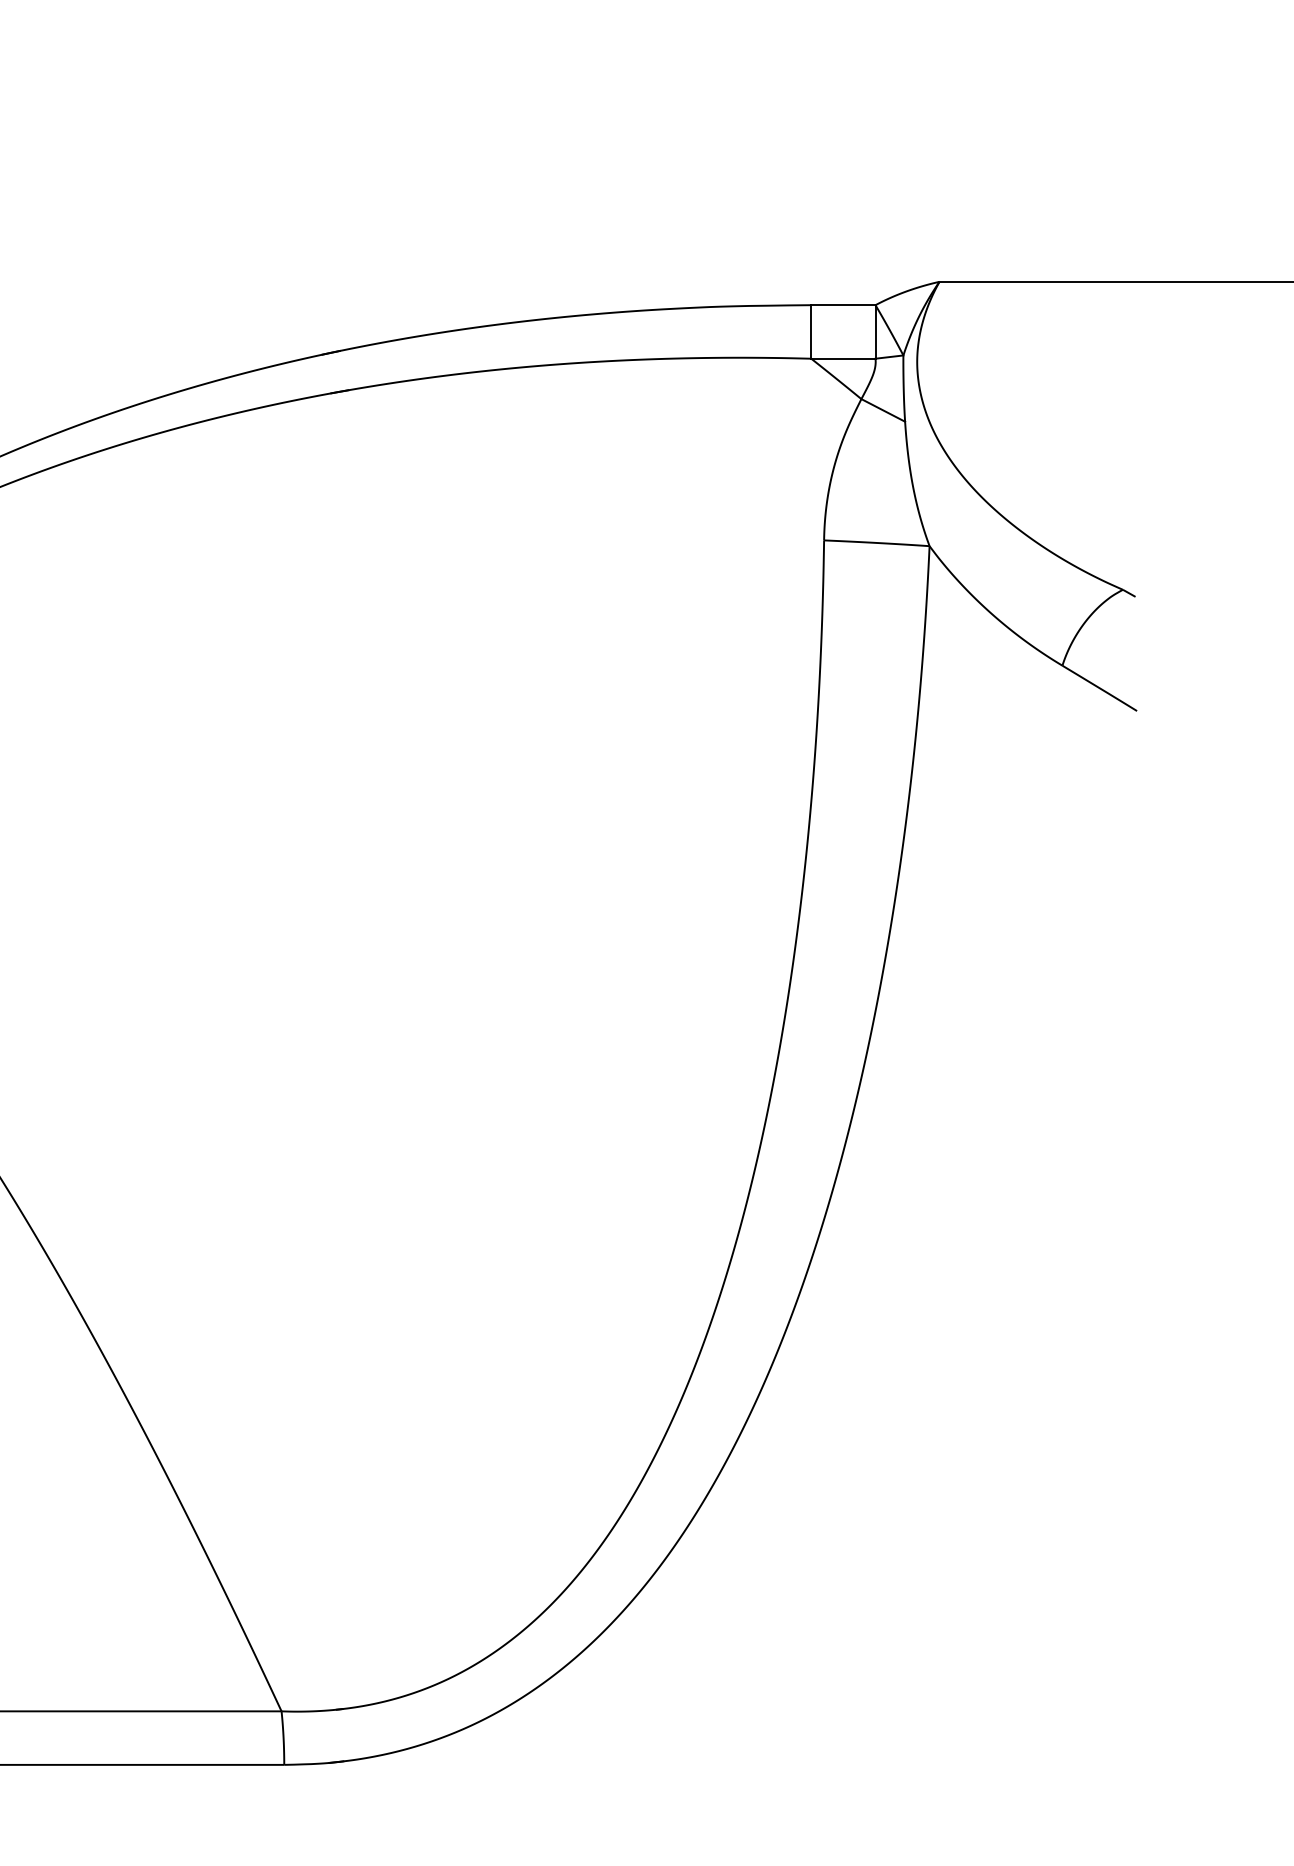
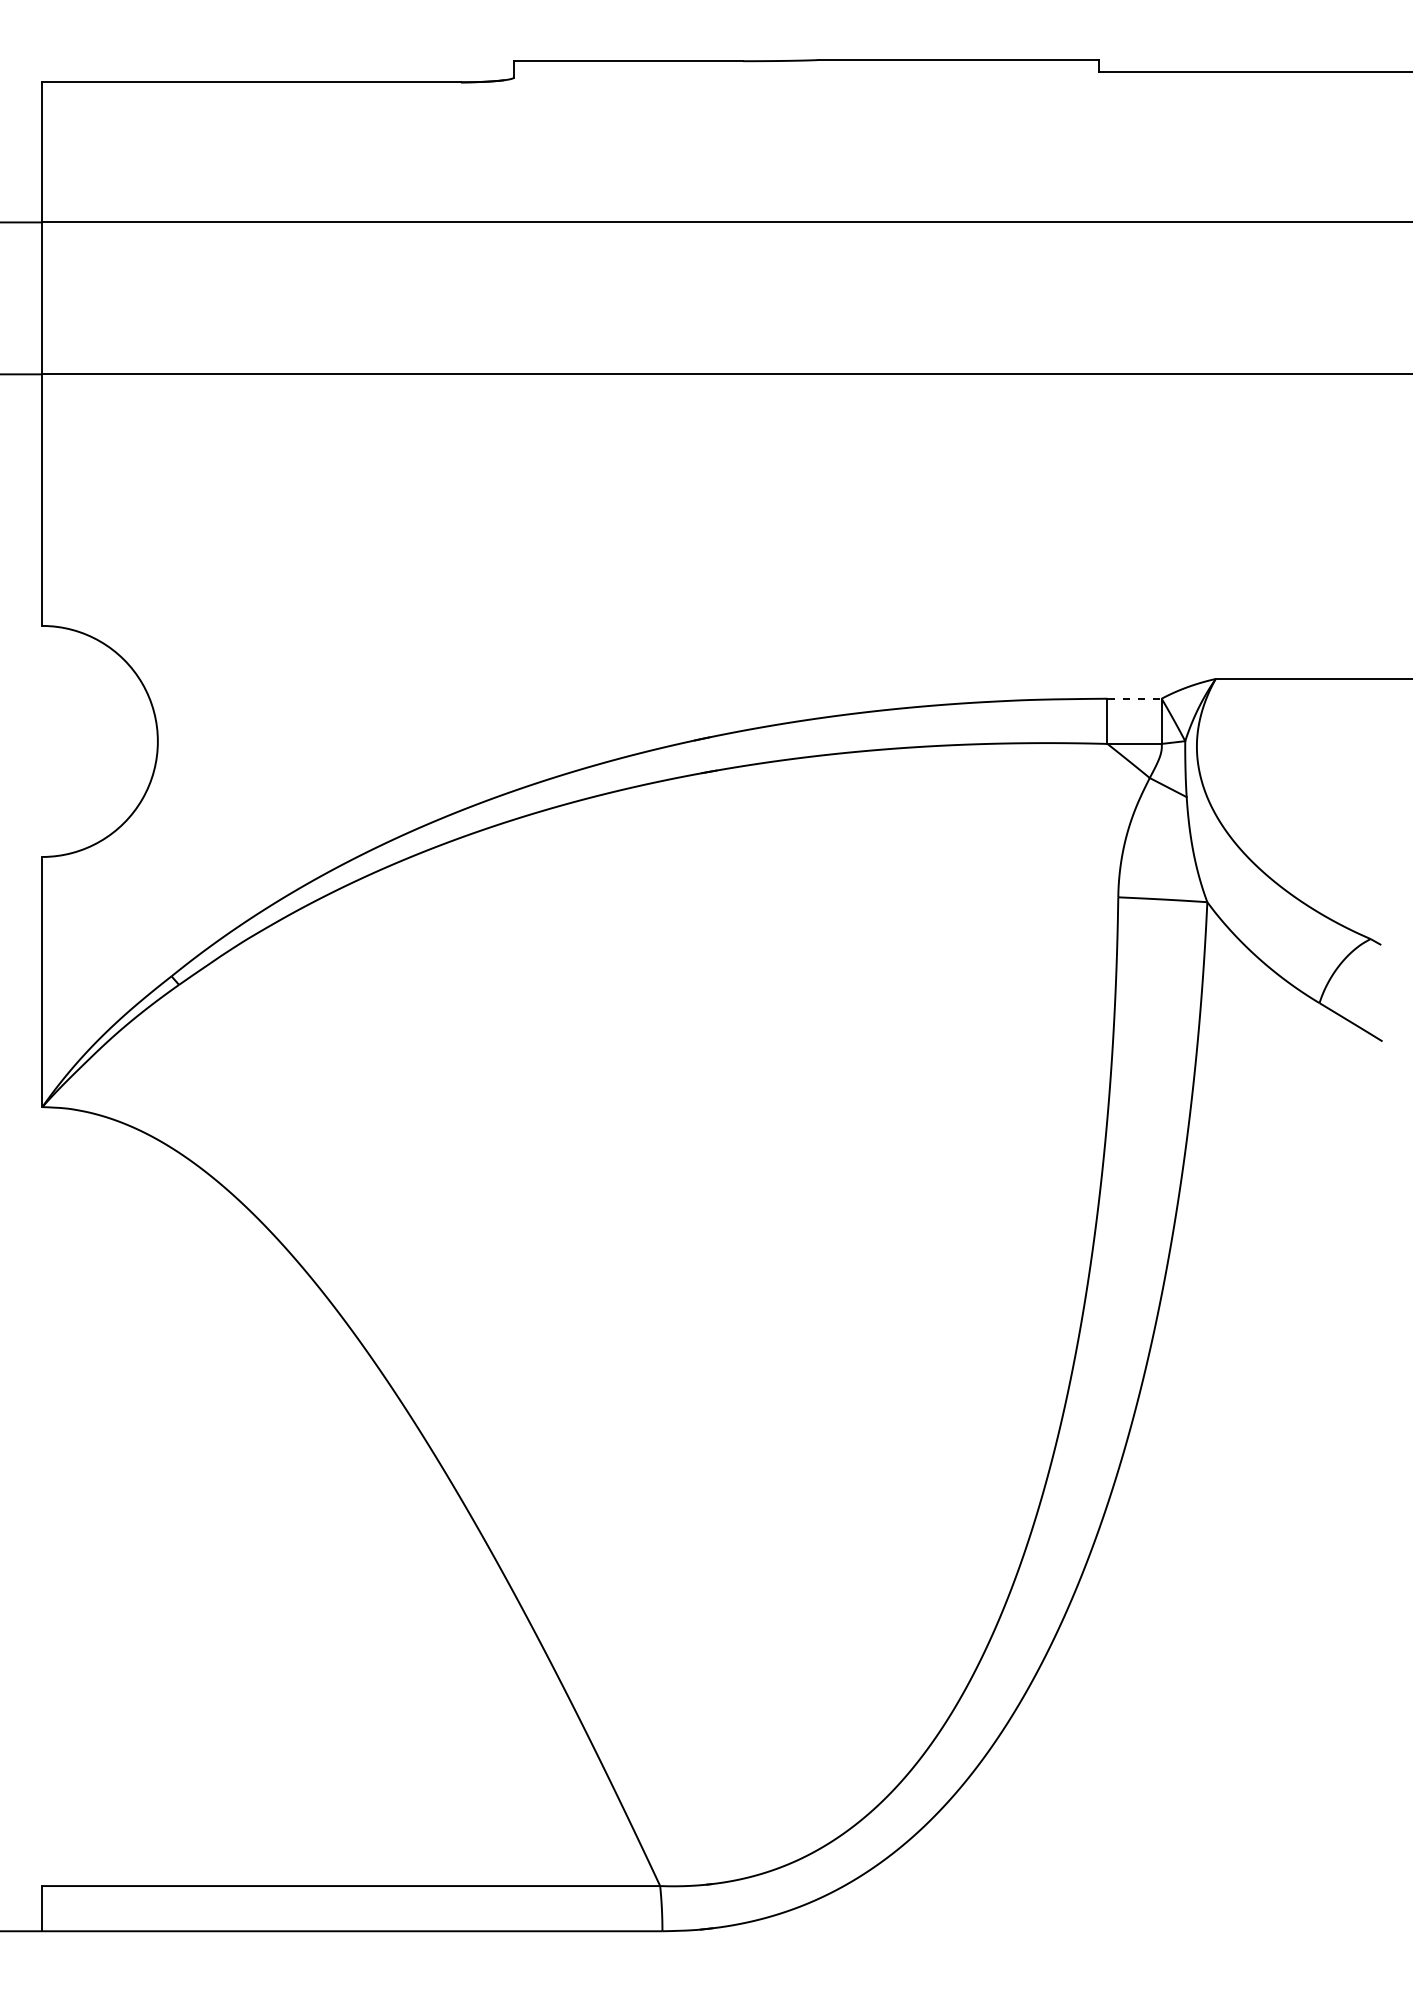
line: (844, 304) -> (1135, 698), solid -> dashed

